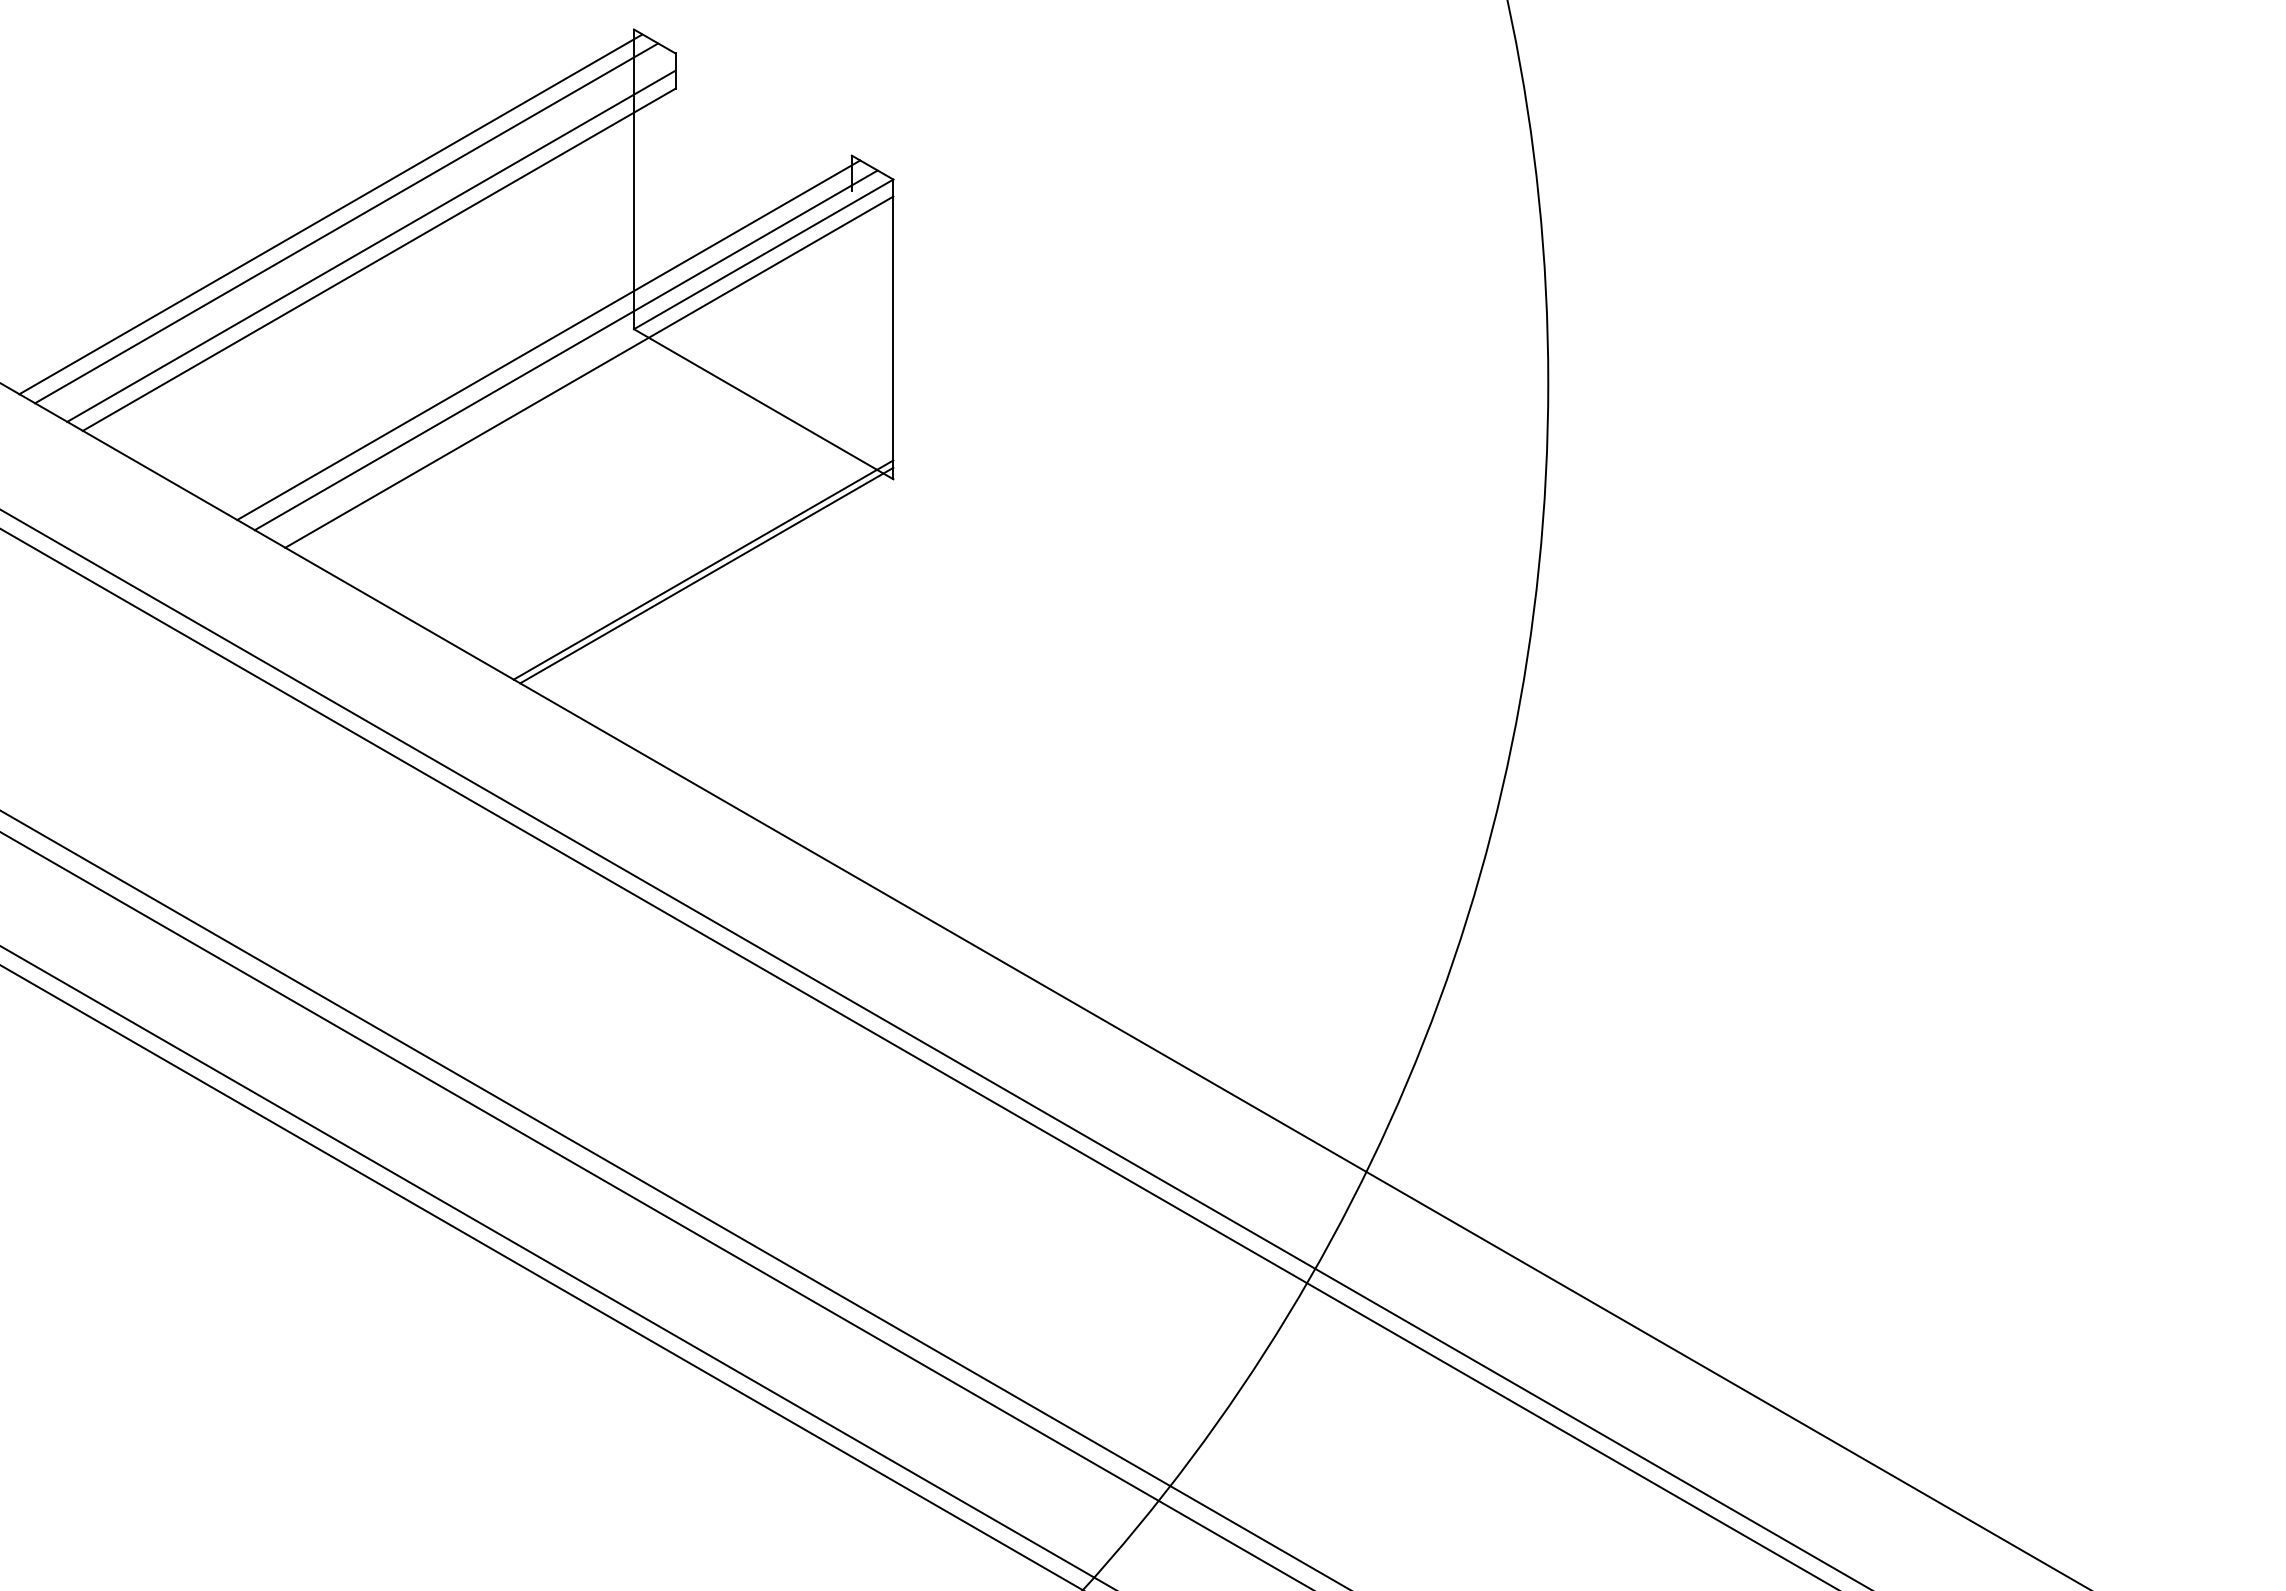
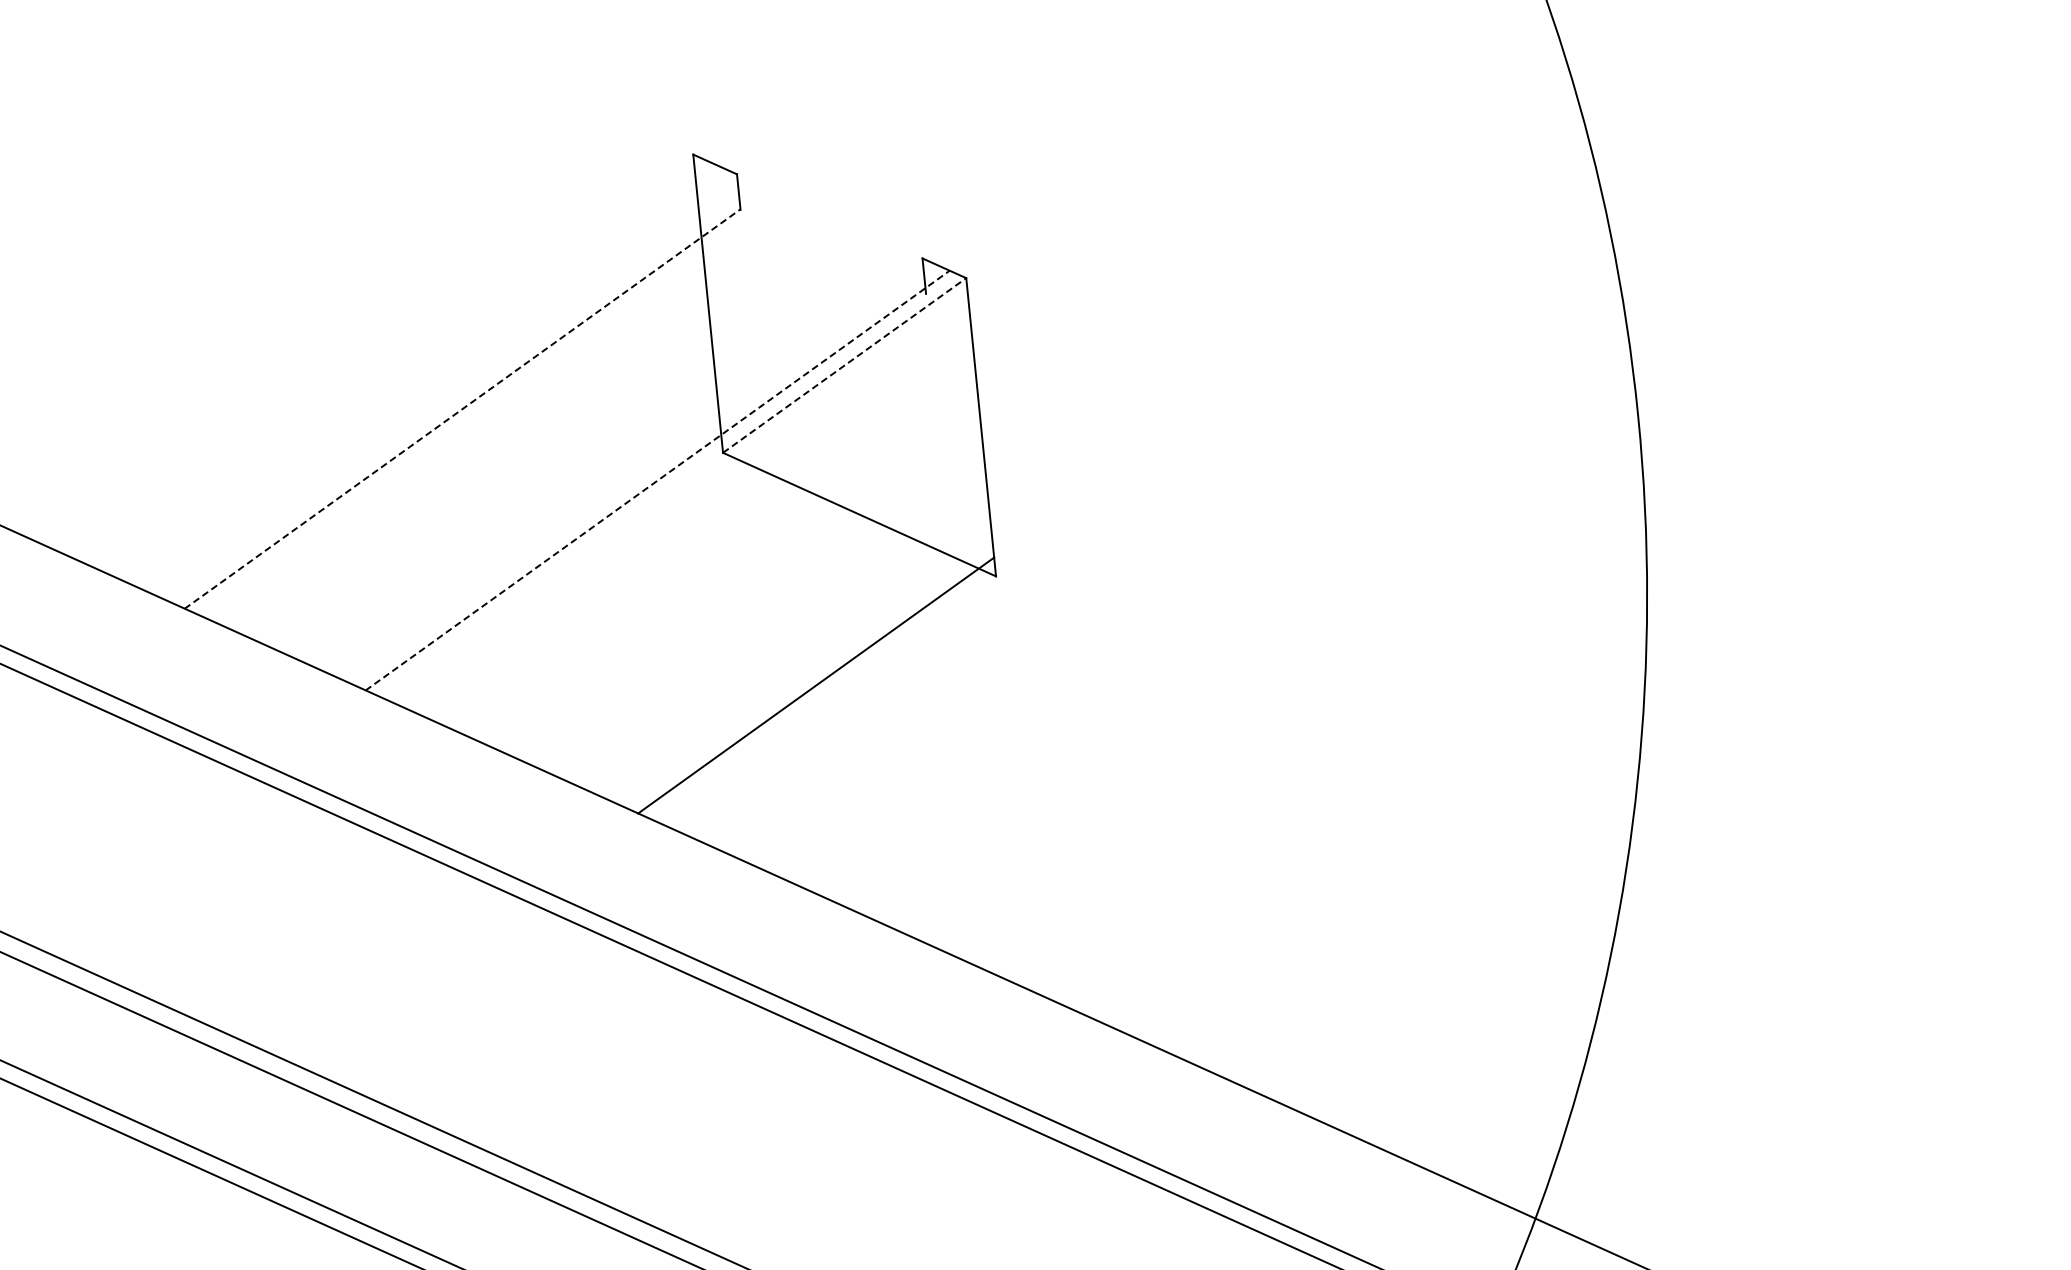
line: (330, 214) -> (409, 368), removed
line: (346, 223) -> (426, 376), removed
line: (371, 245) -> (453, 395), removed
line: (763, 254) -> (844, 365), solid -> dashed
line: (379, 259) -> (462, 408), solid -> dashed
line: (548, 340) -> (639, 472), removed
line: (566, 350) -> (657, 480), solid -> dashed
line: (589, 371) -> (682, 499), removed
line: (706, 575) -> (819, 690), removed

